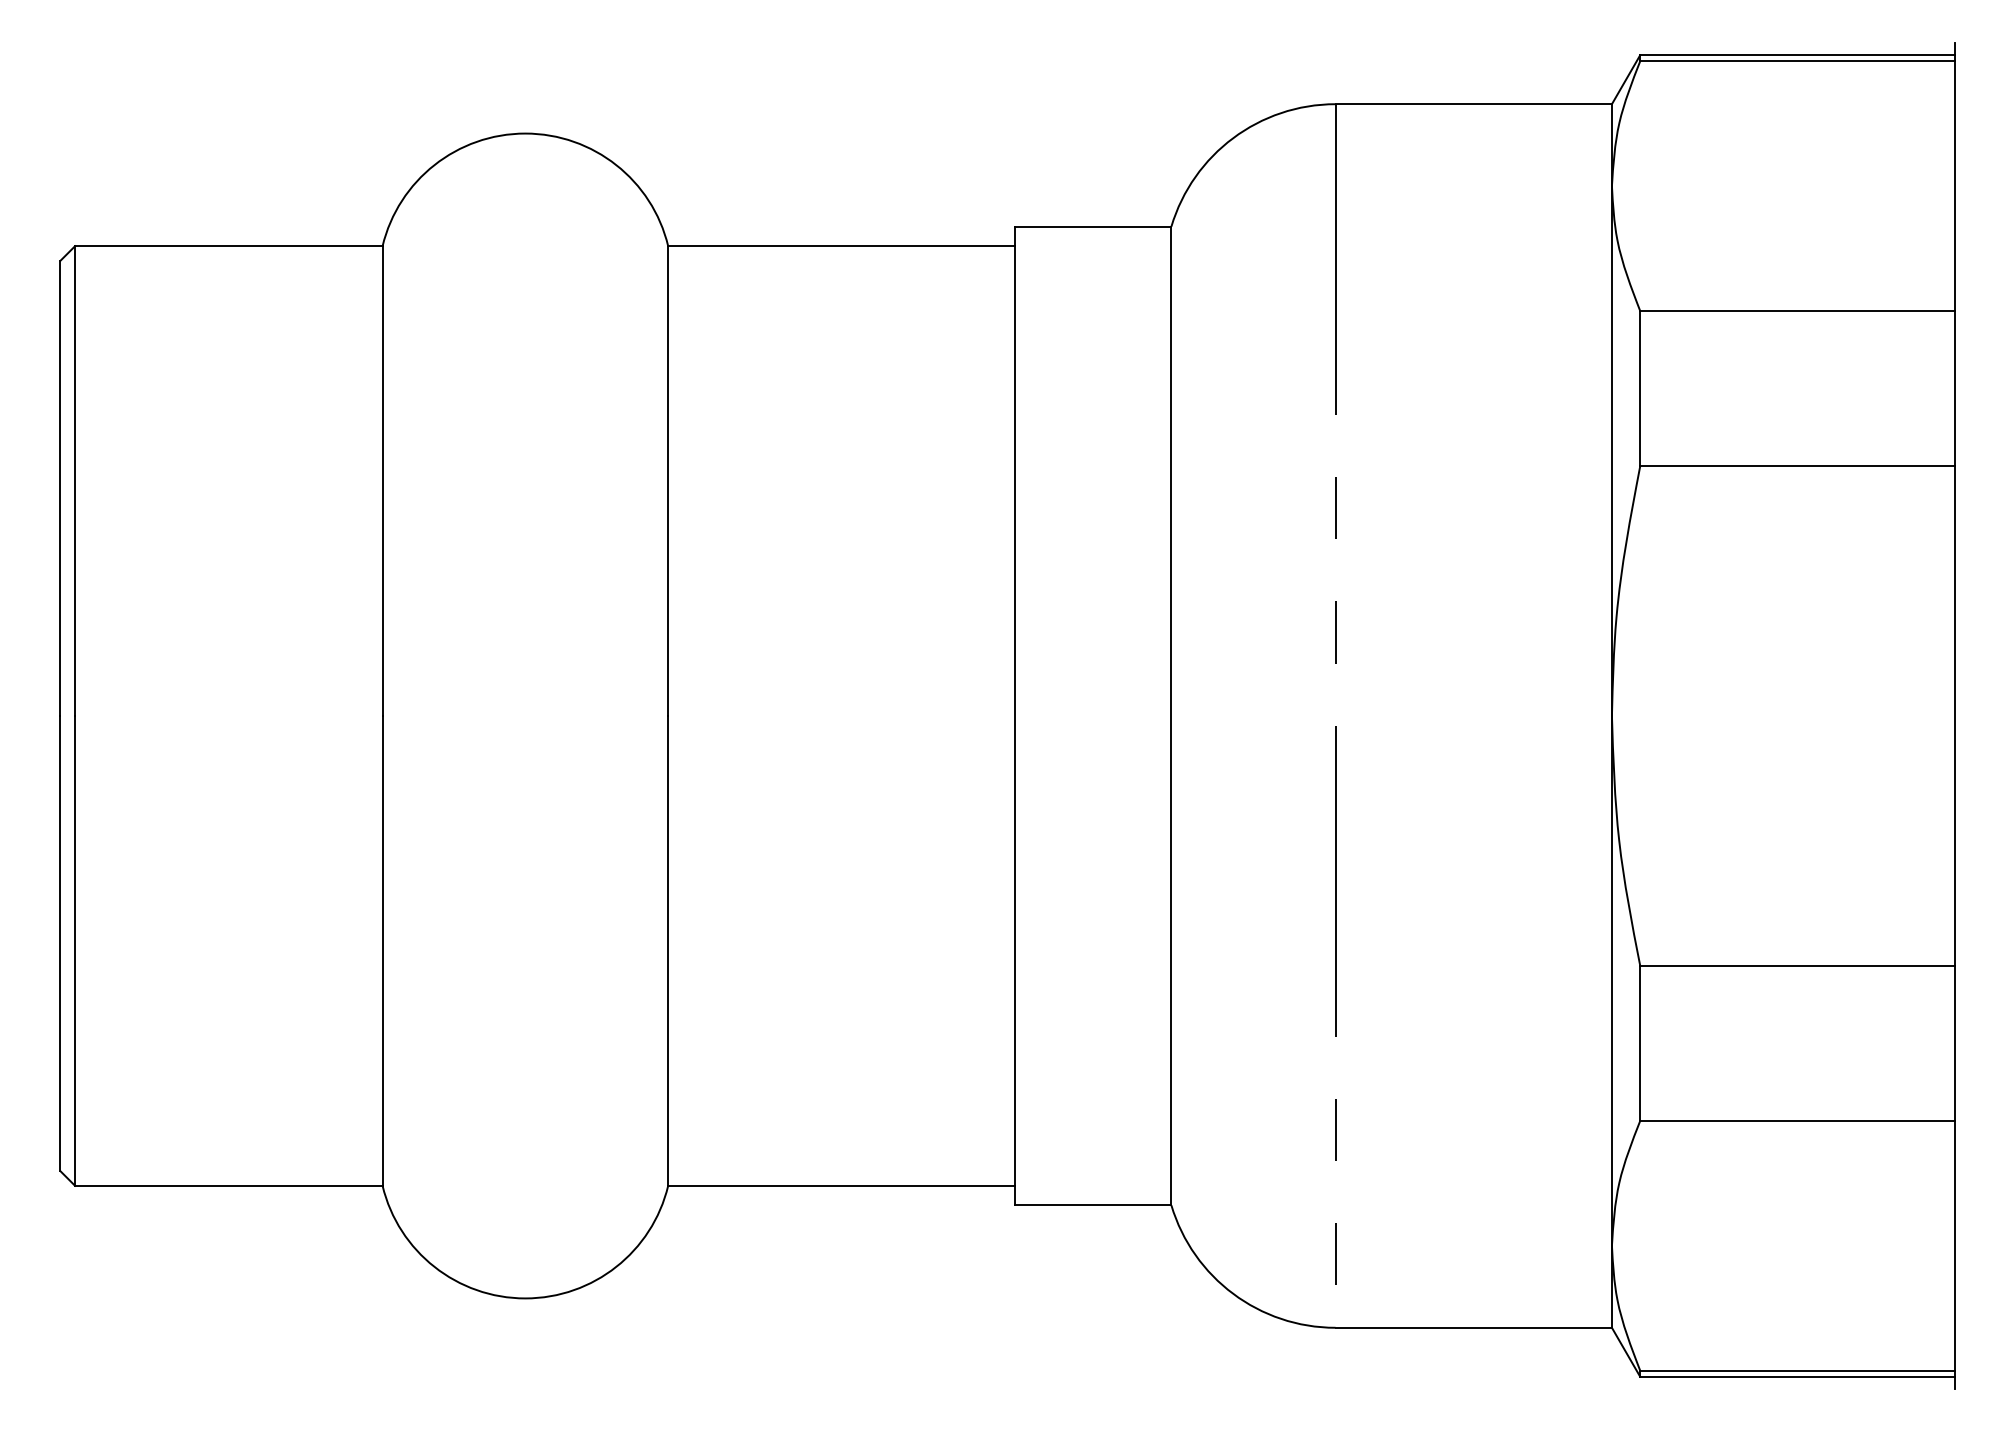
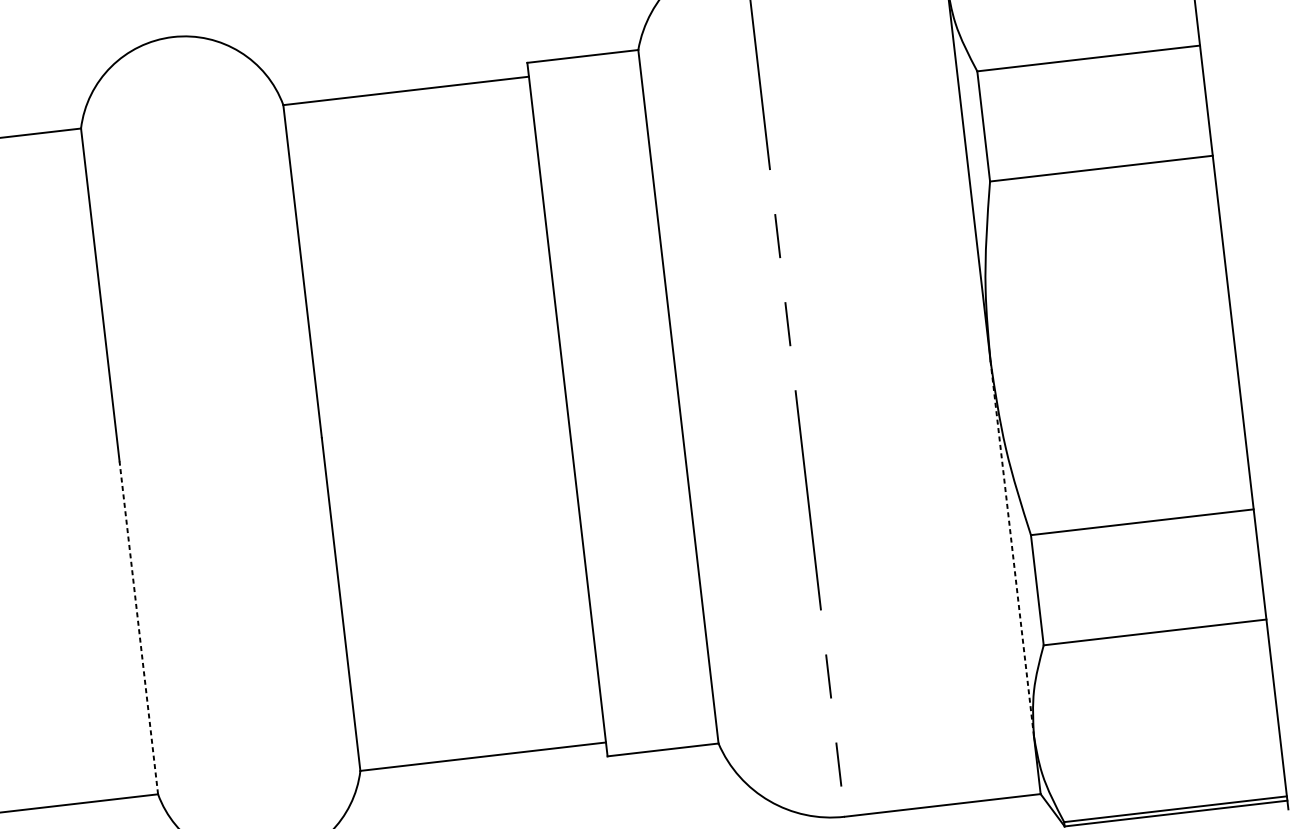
line: (382, 950) -> (138, 627), solid -> dashed
line: (1611, 980) -> (1011, 548), solid -> dashed

